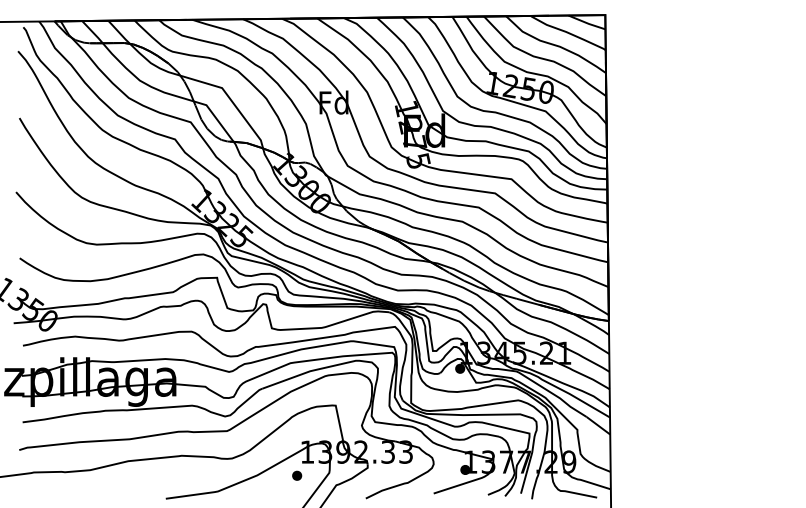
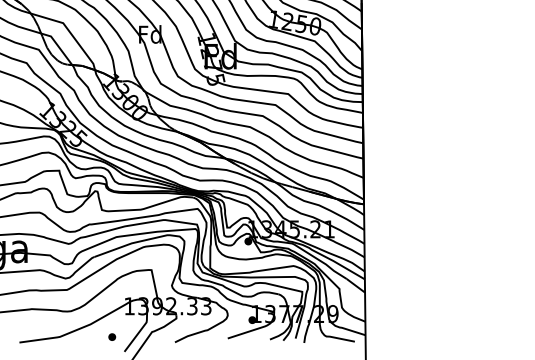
part: (297, 475) -> (112, 336), moved

